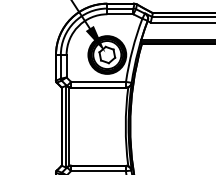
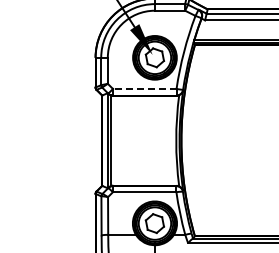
line: (98, 81) -> (144, 88), solid -> dashed

